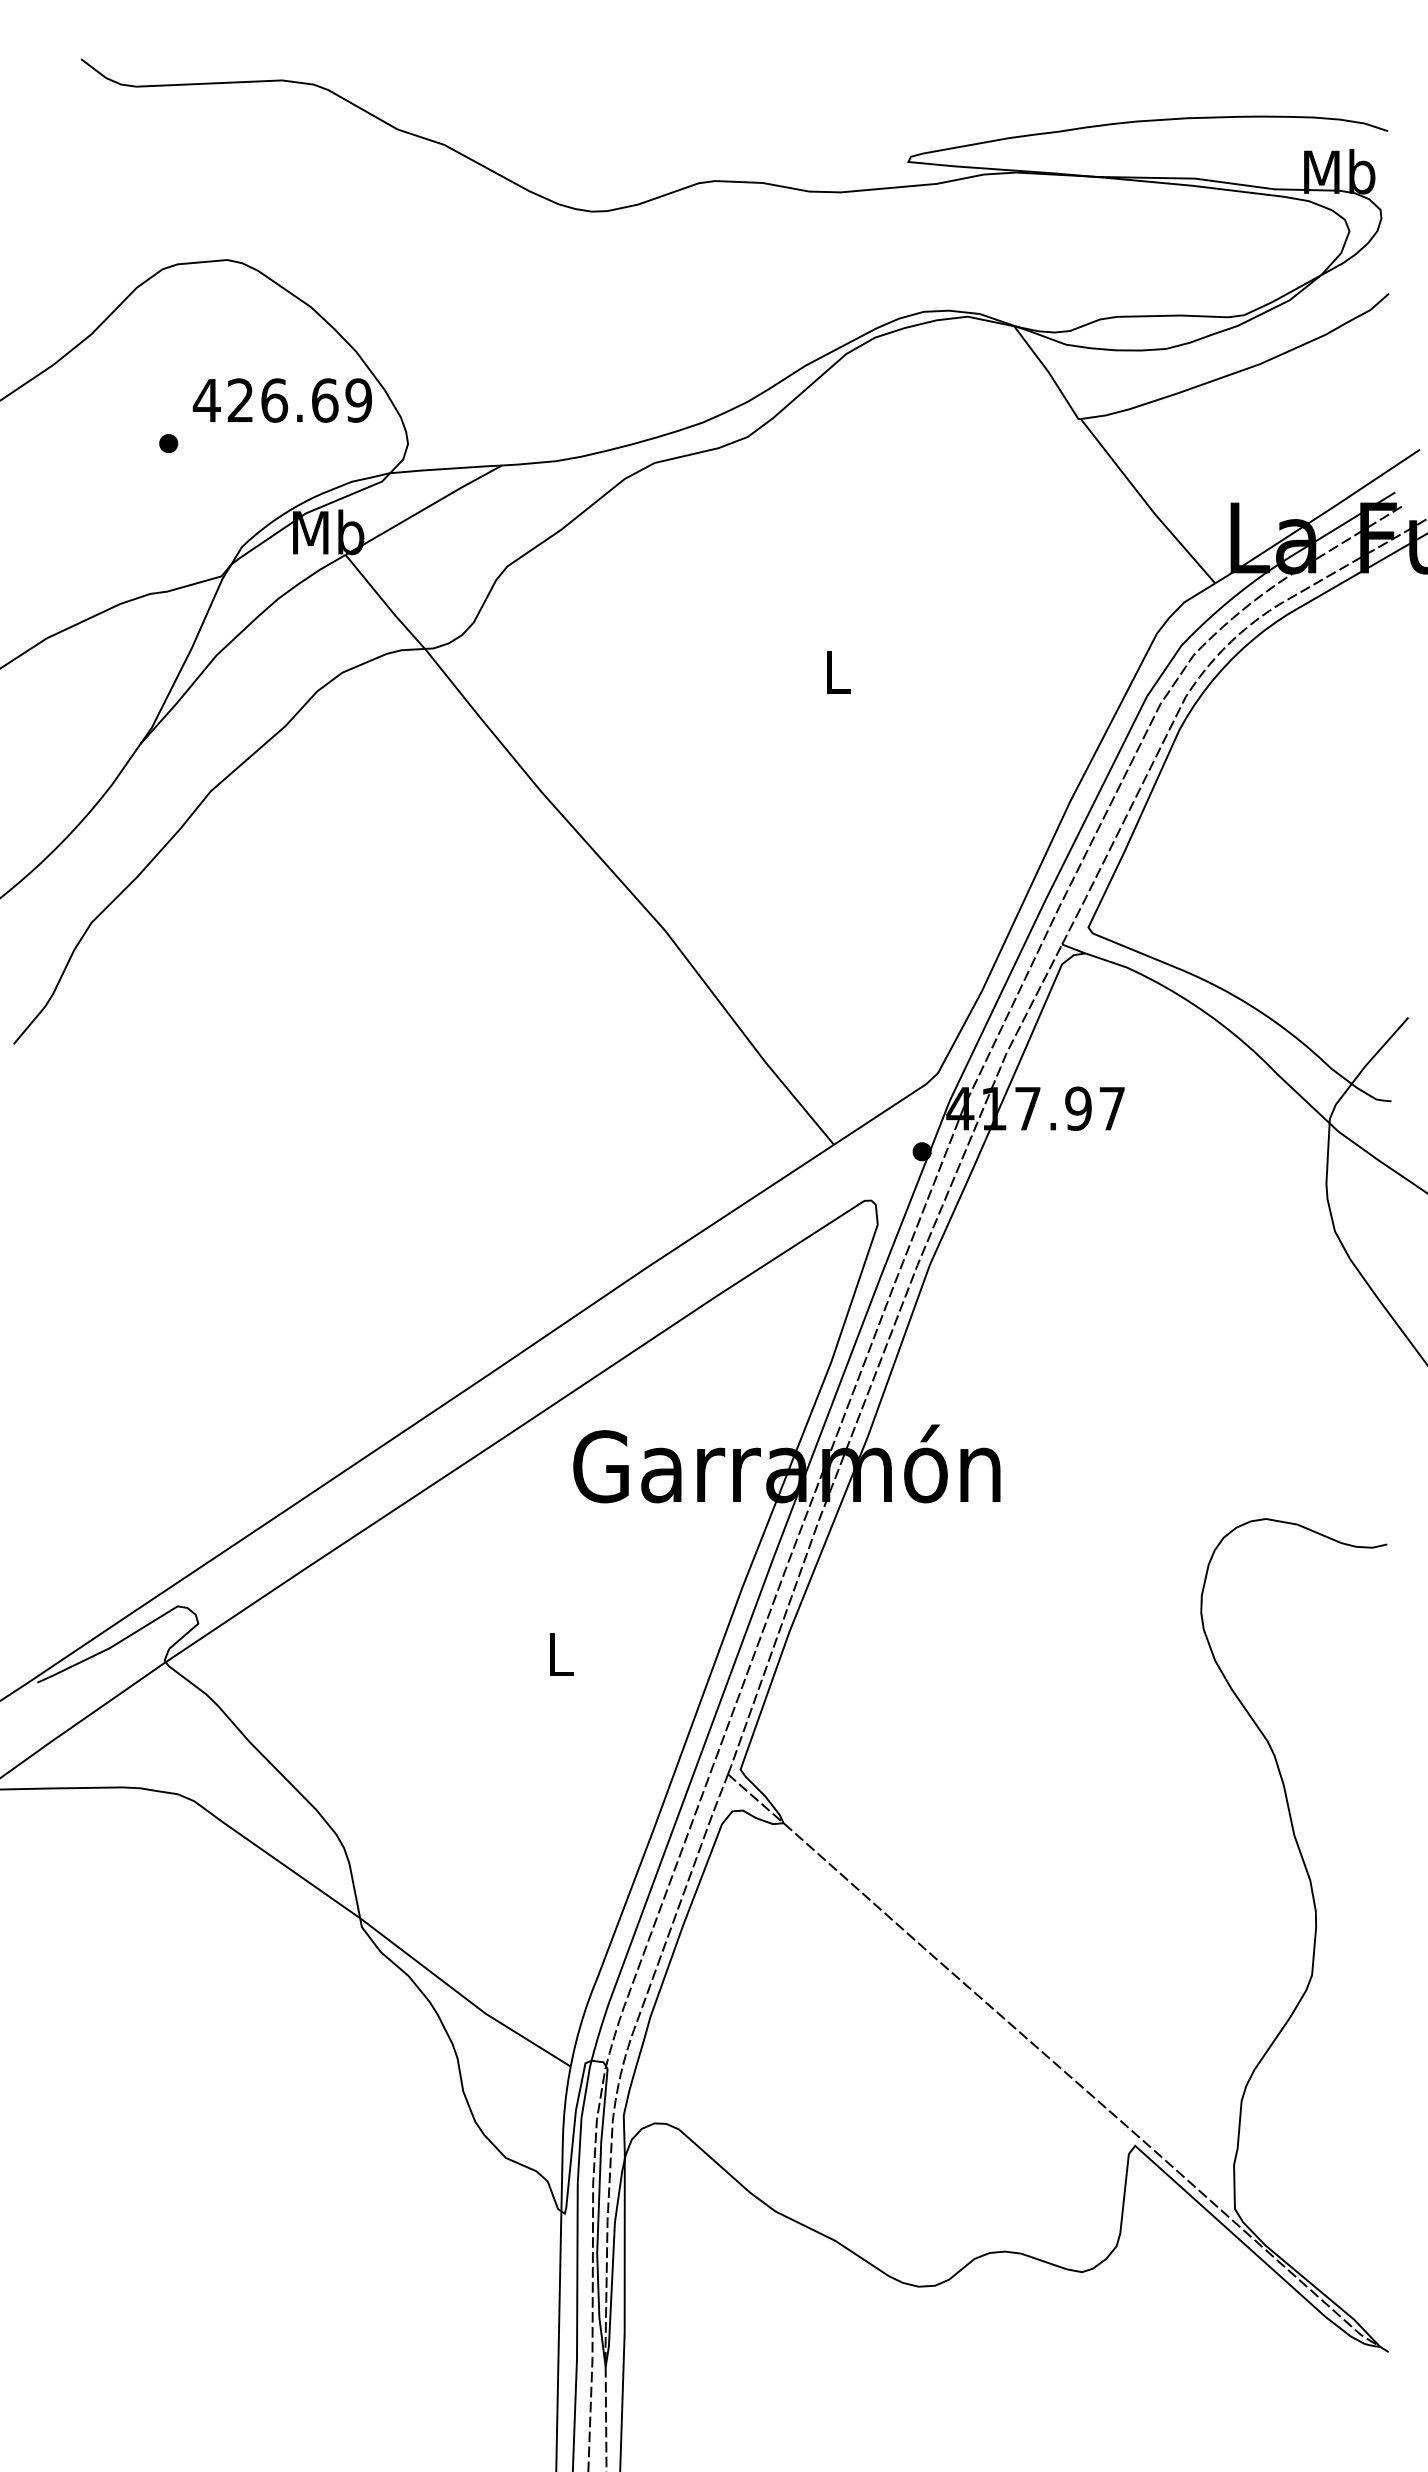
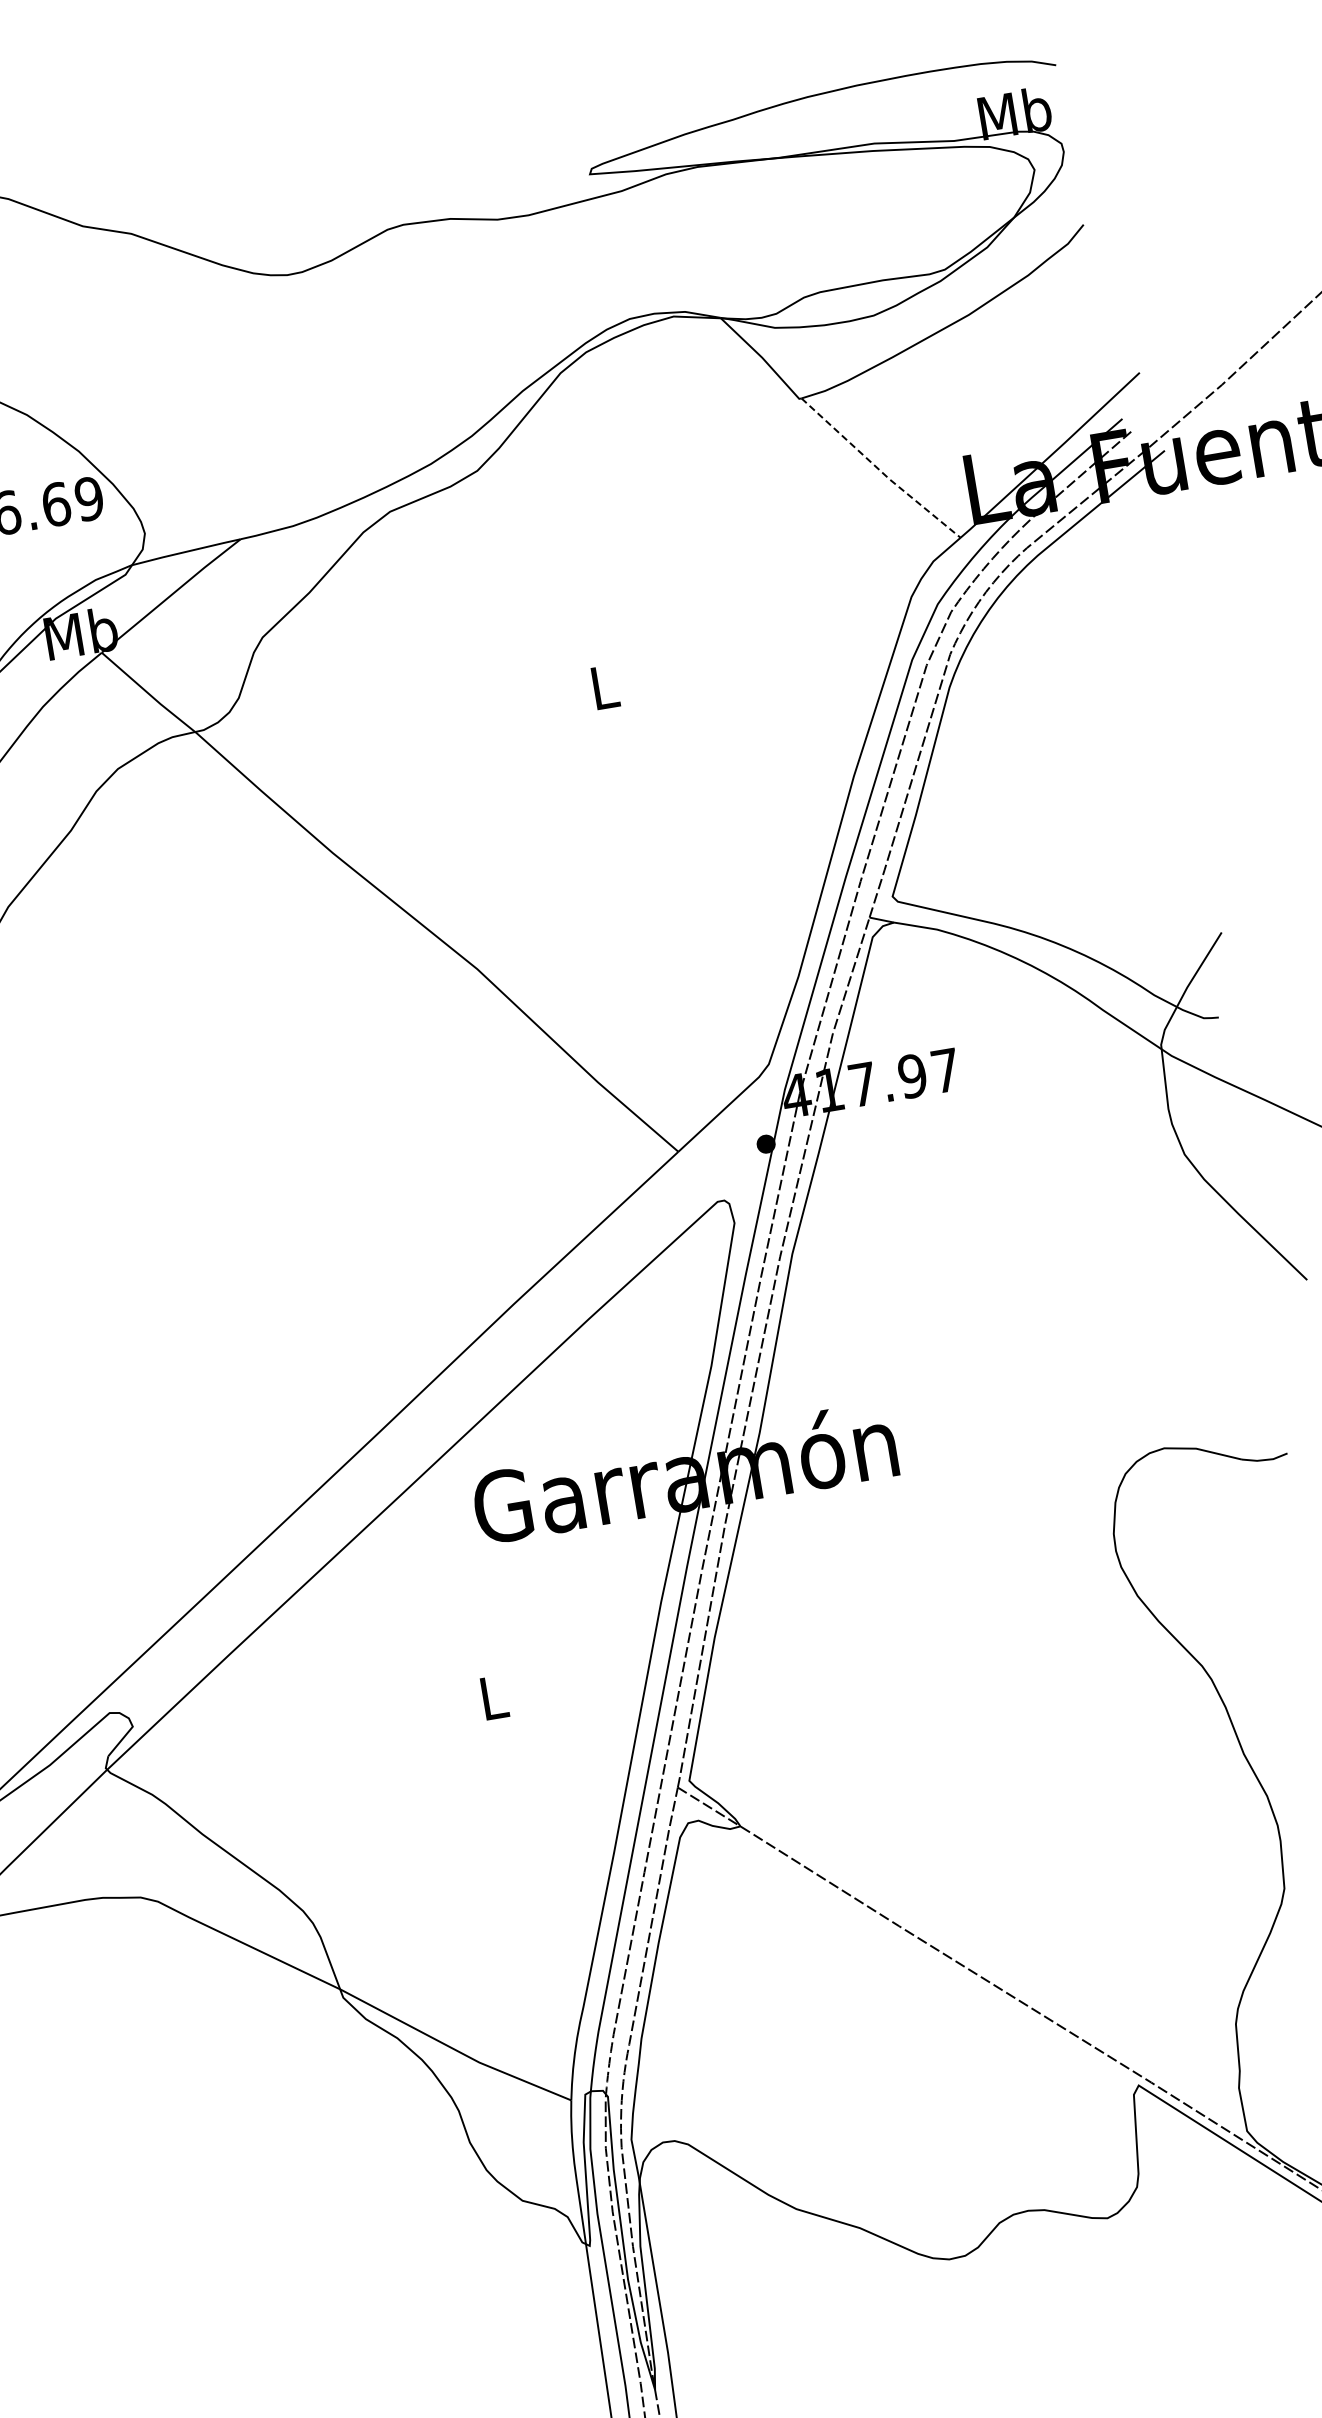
line: (1146, 503) -> (879, 470), solid -> dashed

